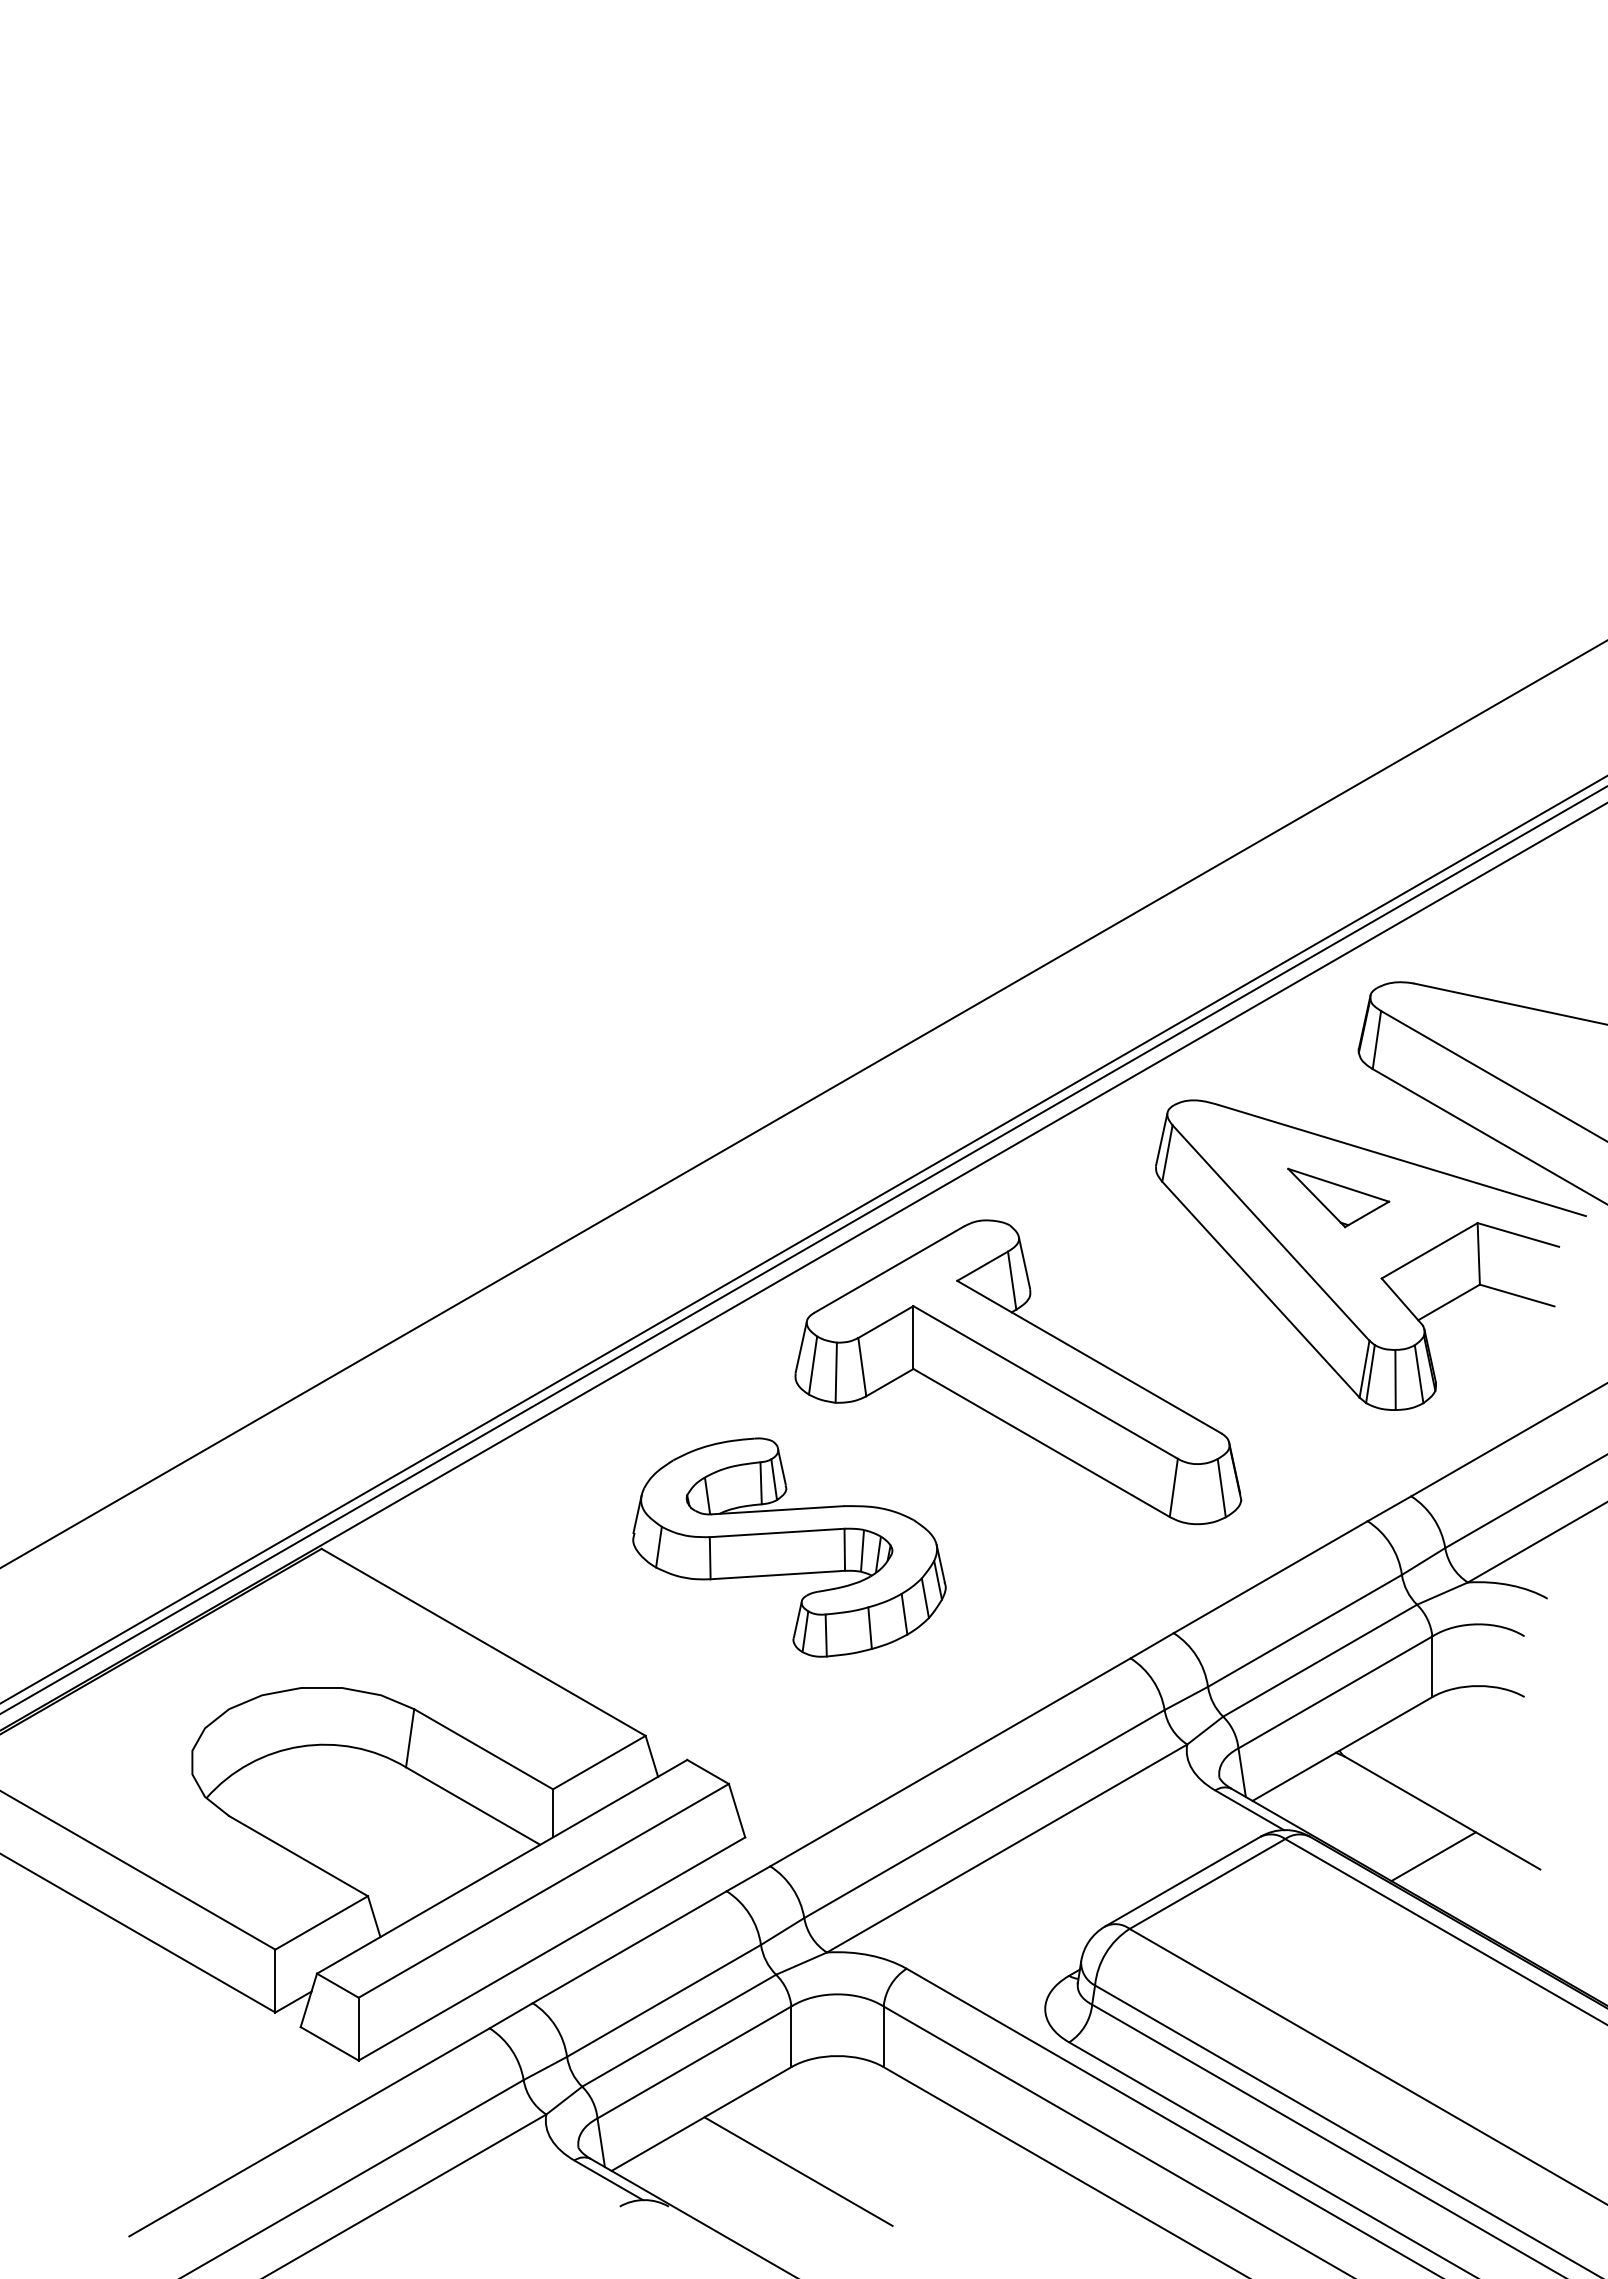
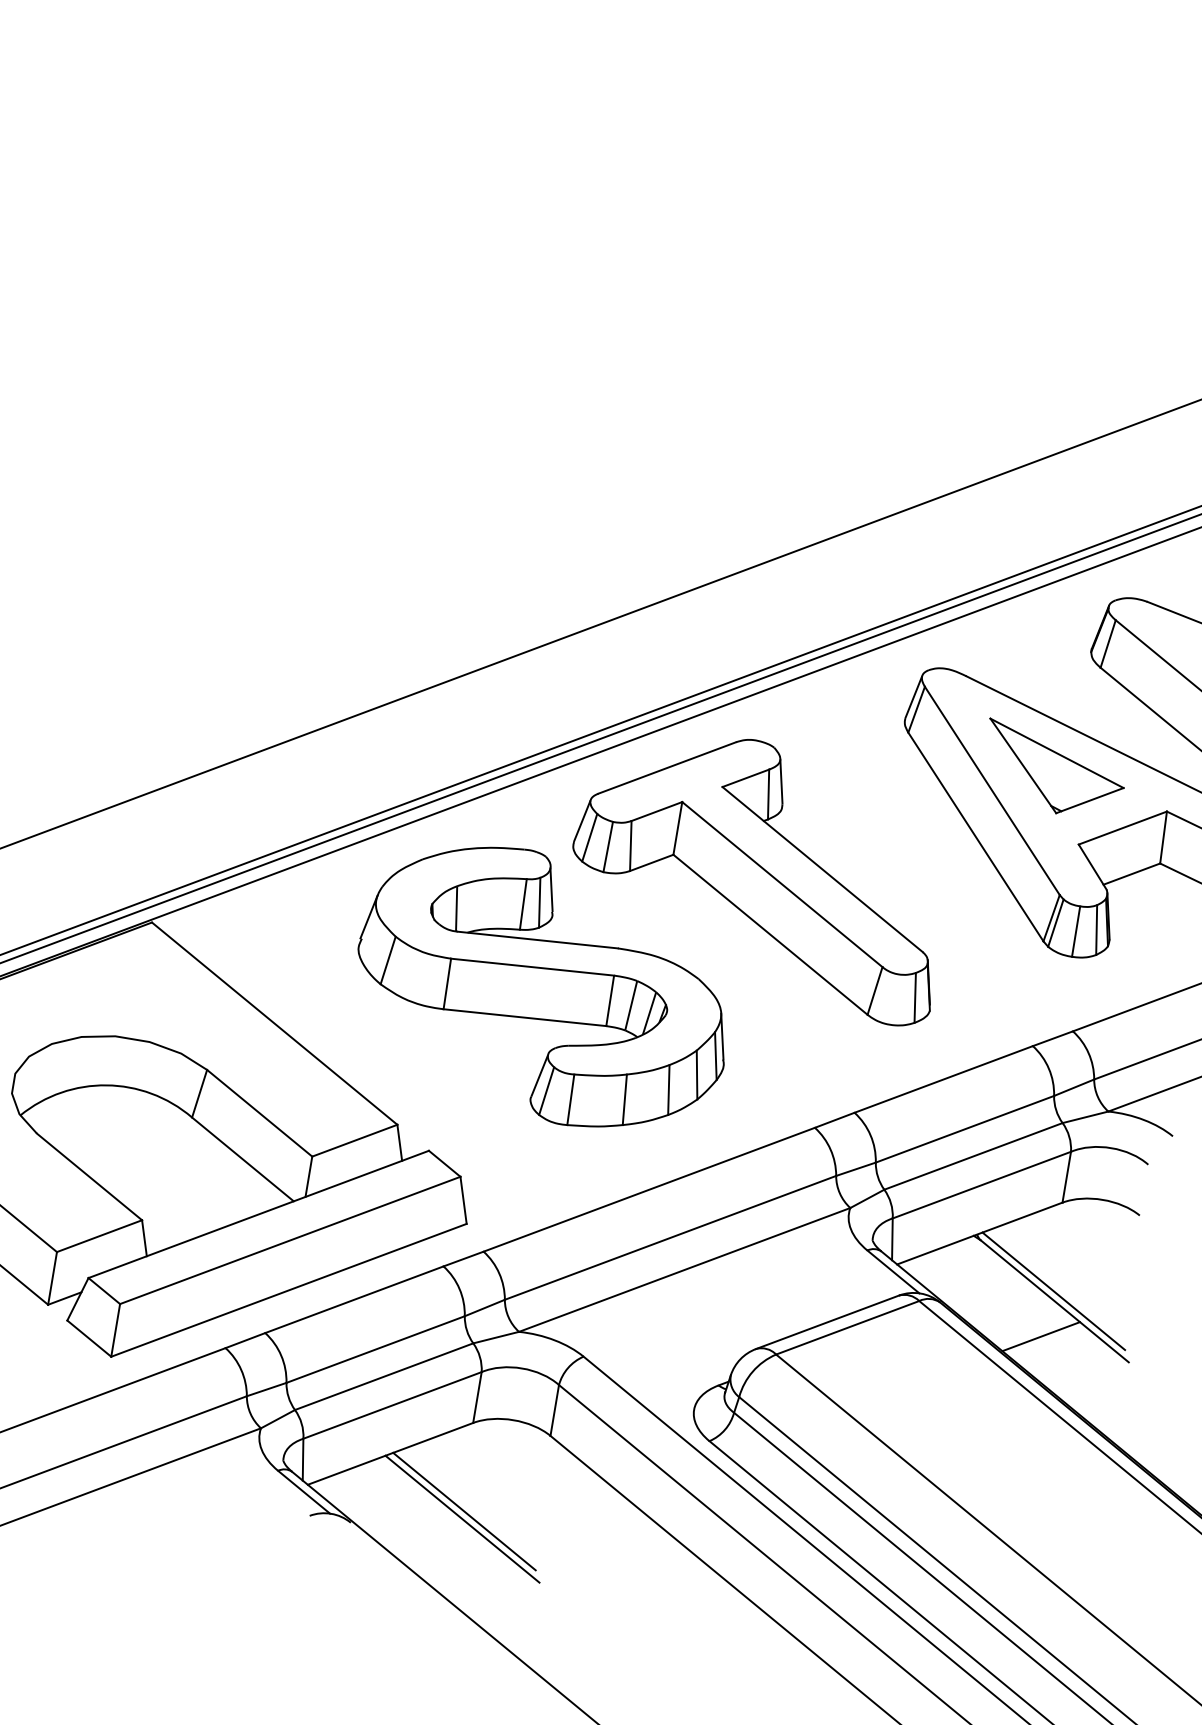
part: (1338, 1197) -> (1053, 770), size x1.67
part: (789, 1547) -> (544, 987), size x1.43
line: (1439, 1801) -> (1053, 1291), added
line: (797, 2180) -> (462, 1518), added

